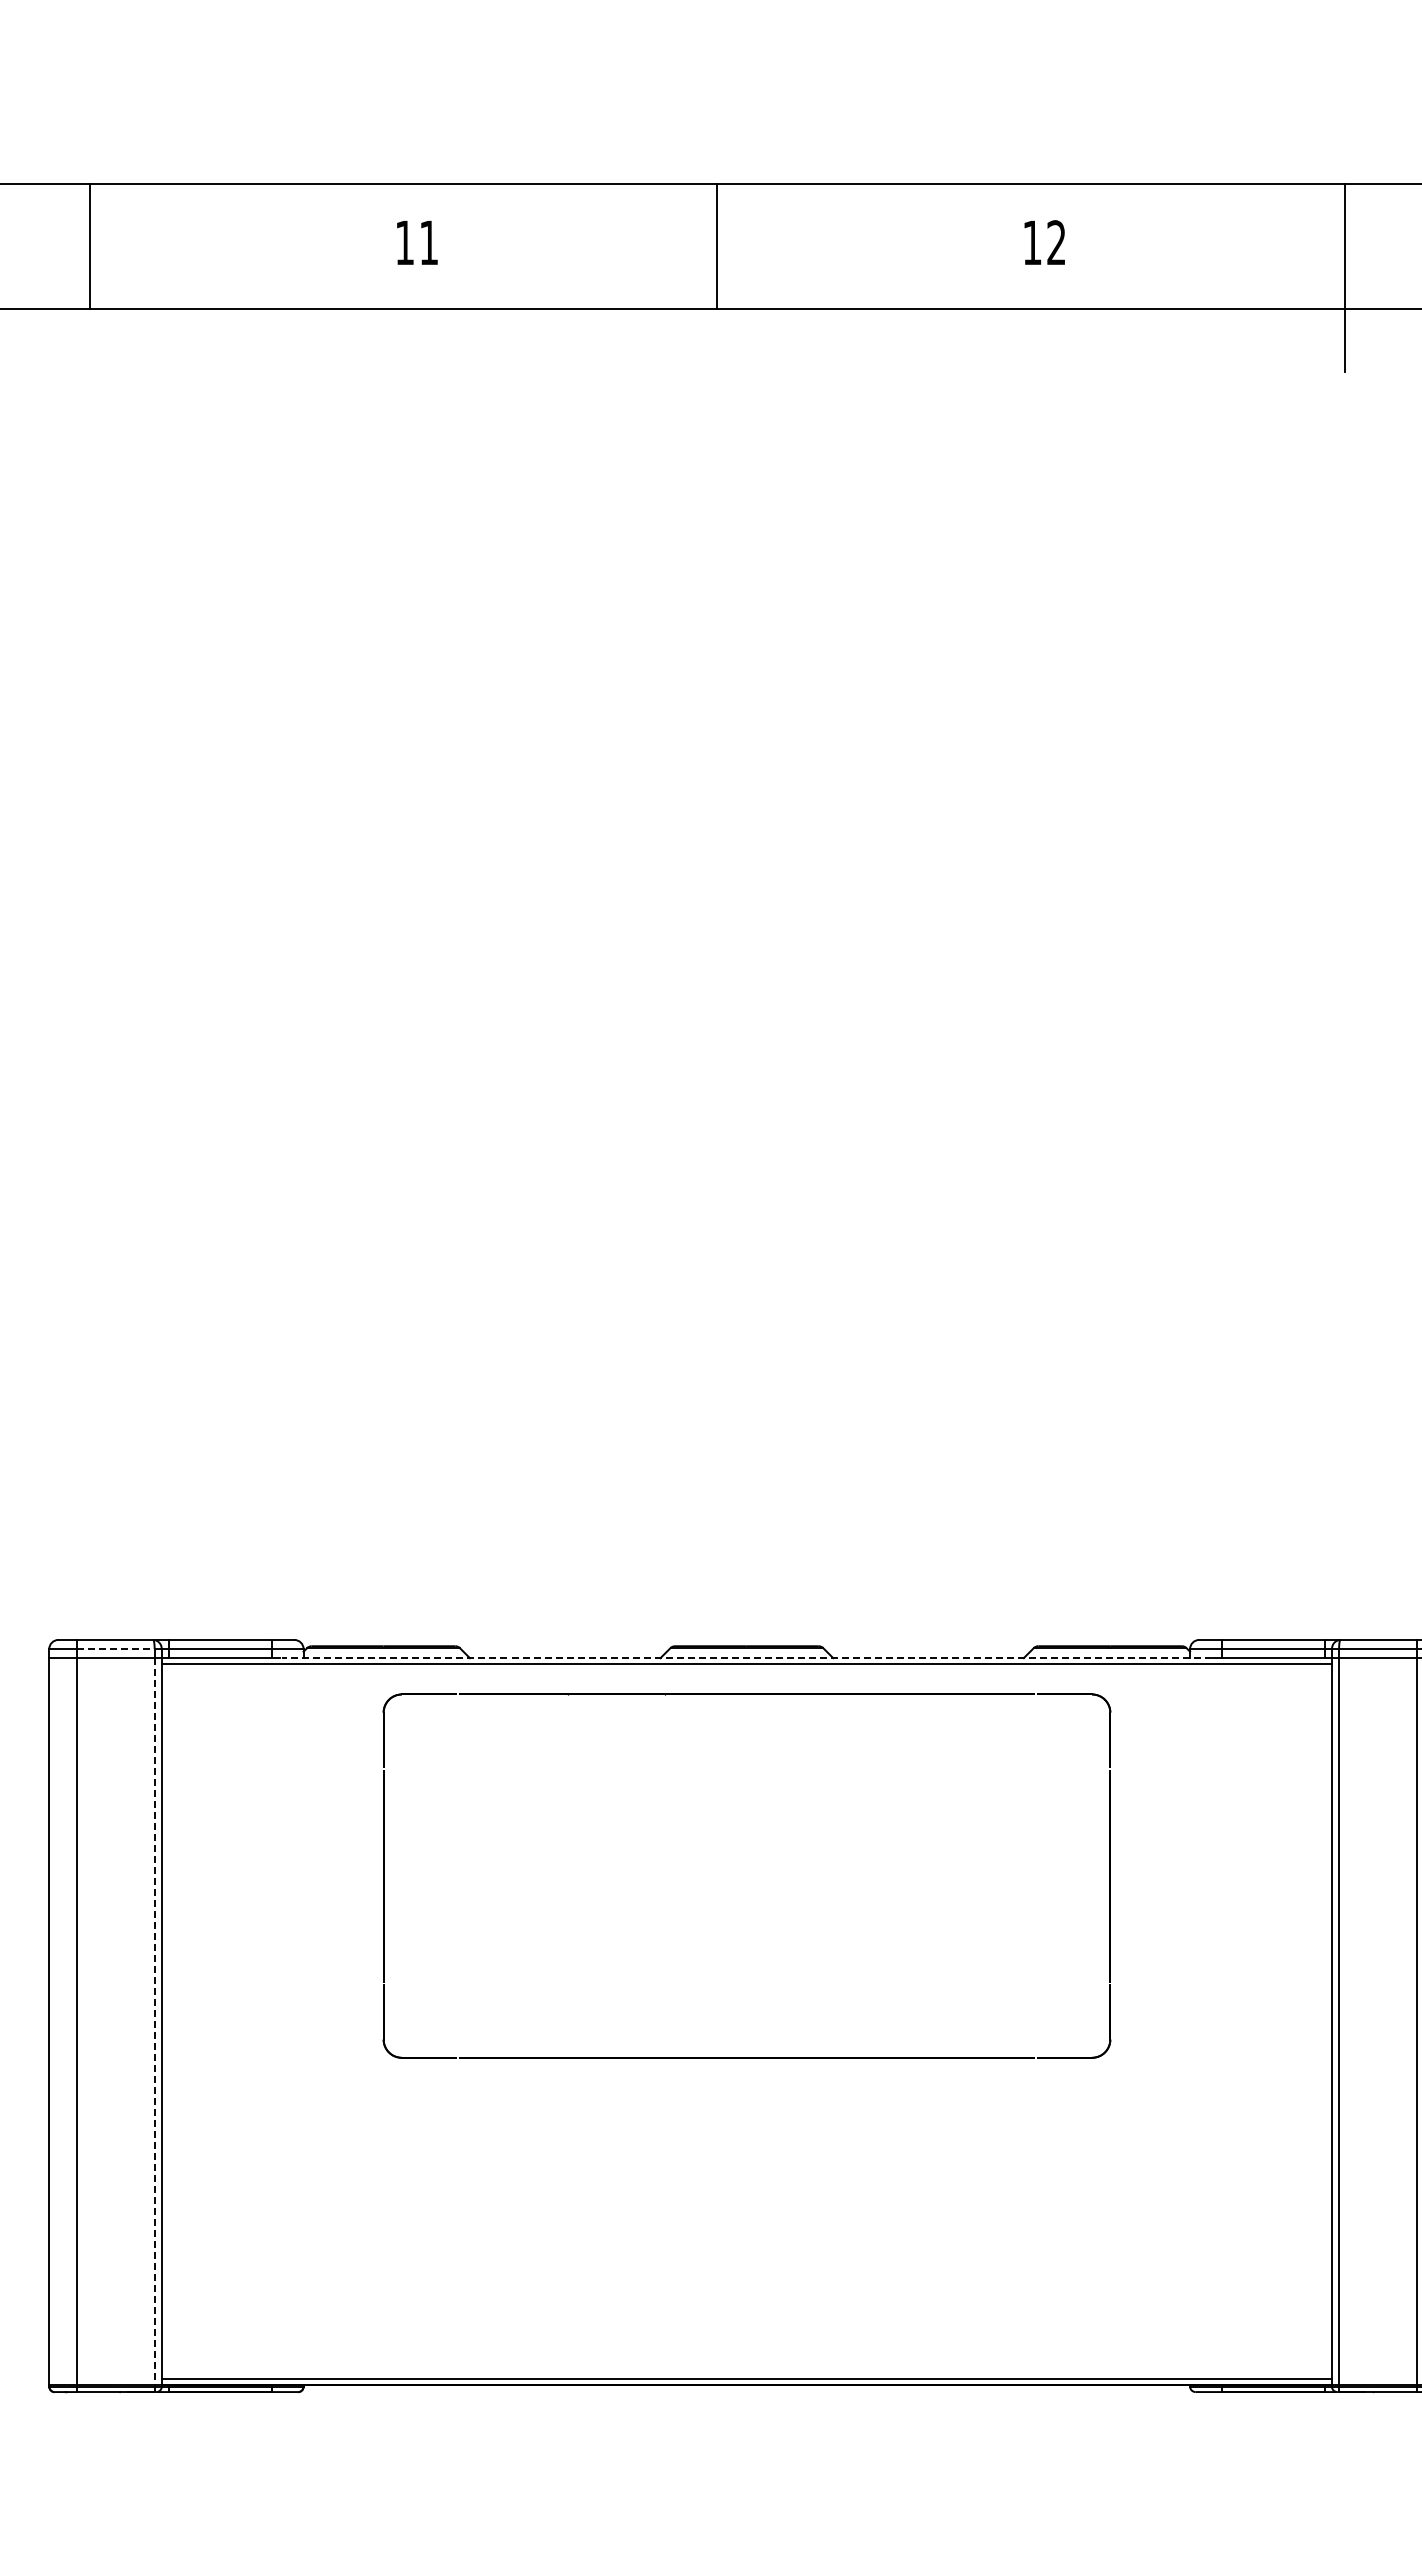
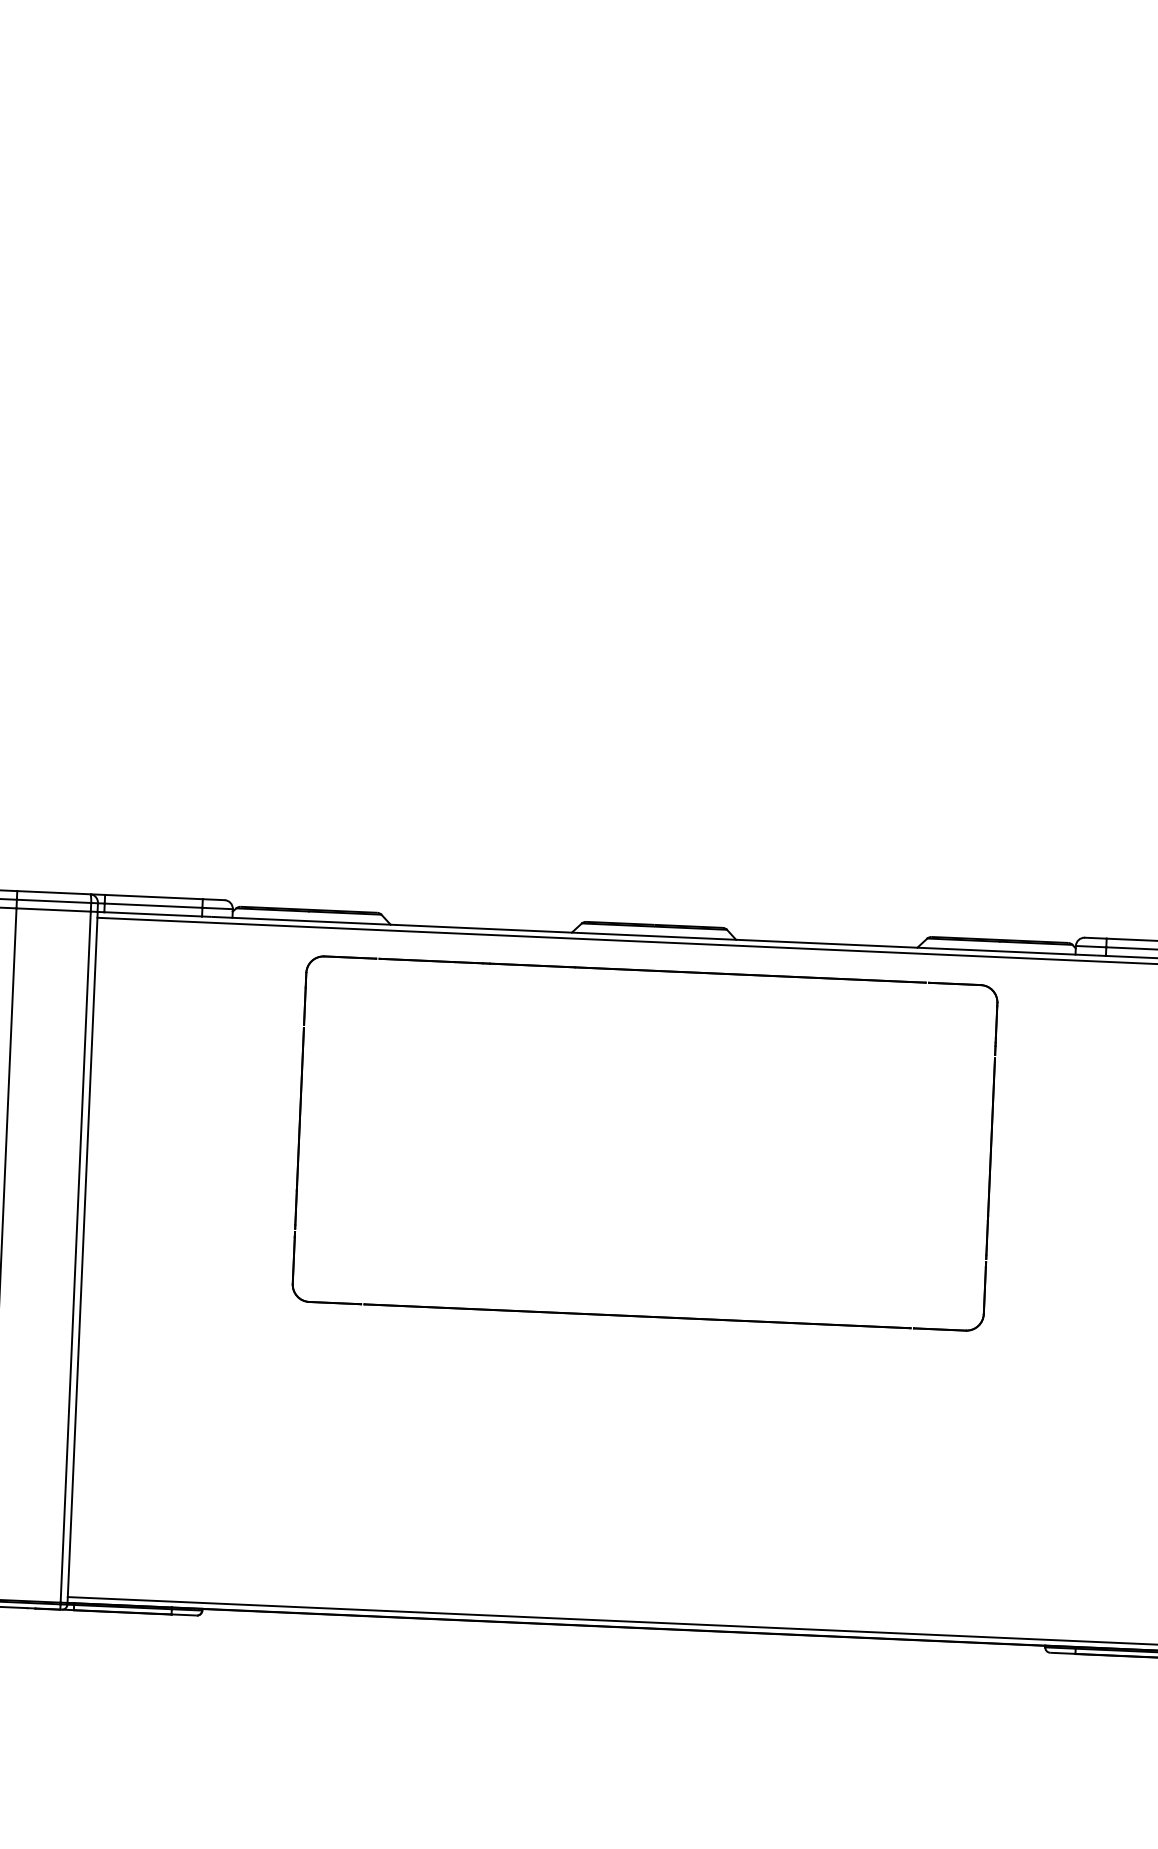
line: (116, 1649) -> (54, 901), dashed -> solid
line: (746, 1658) -> (653, 936), dashed -> solid
line: (154, 2021) -> (75, 1257), dashed -> solid

